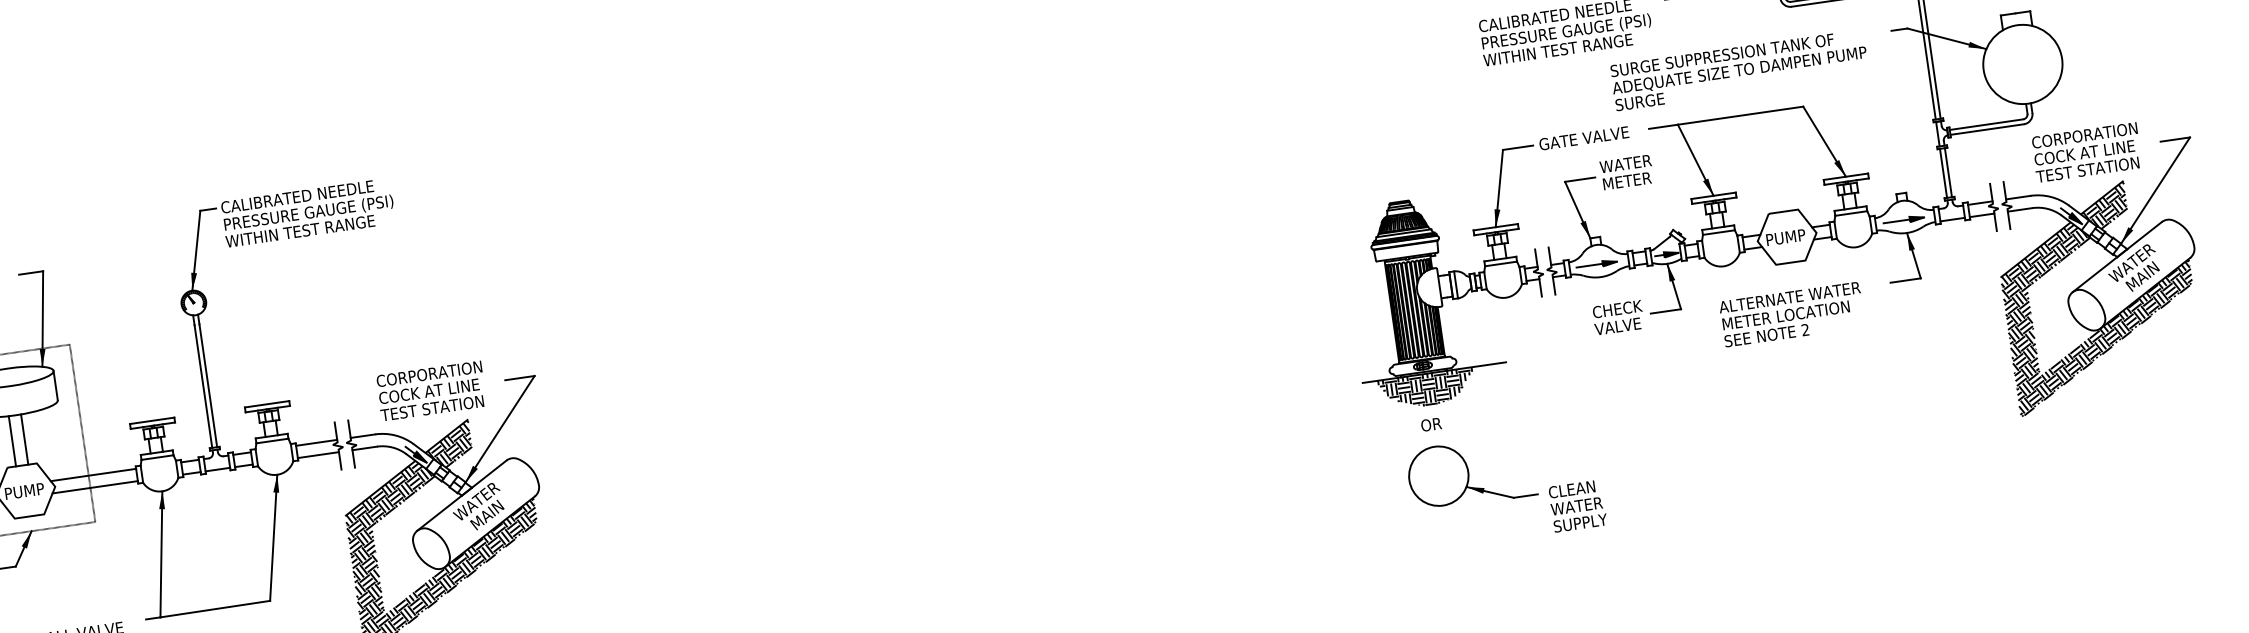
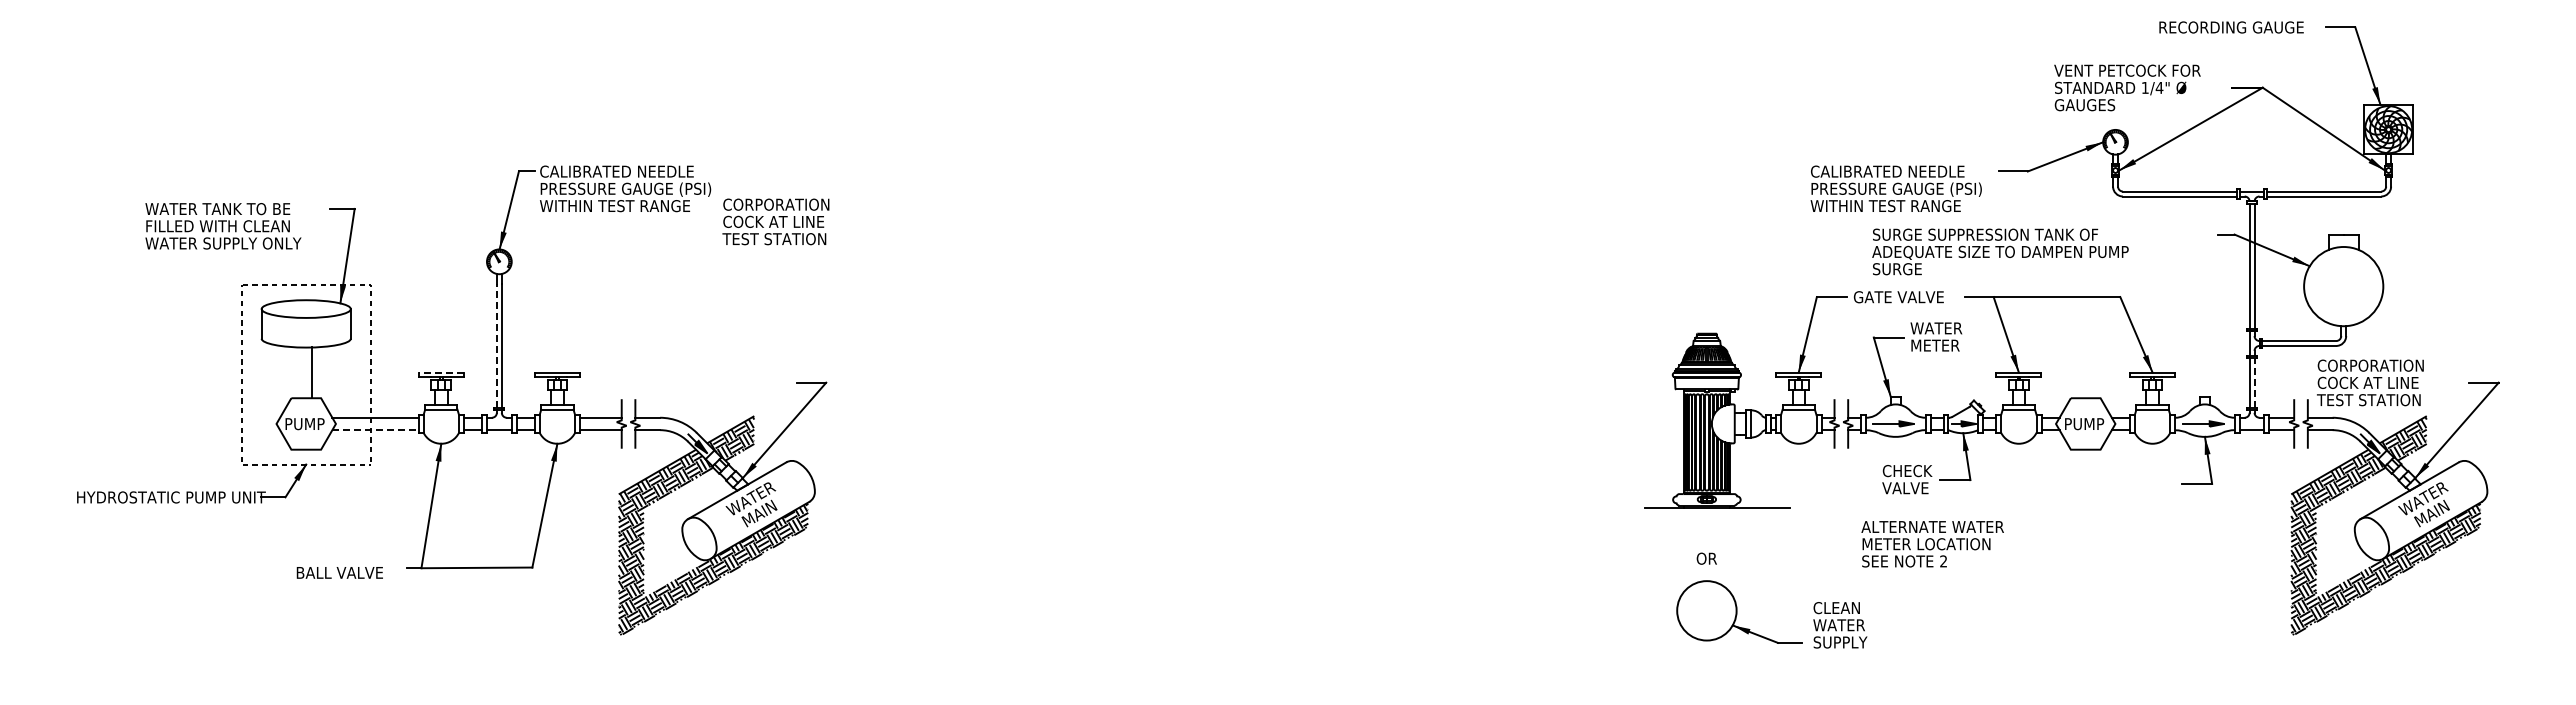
text: (1739, 69) -> (2000, 251), moved
text: (2086, 152) -> (2370, 382), moved
line: (1948, 173) -> (2254, 383), solid -> dashed
text: (1792, 314) -> (1932, 544), moved
line: (202, 386) -> (496, 345), solid -> dashed
hatch: (1428, 389) -> (1709, 523), removed
text: (430, 390) -> (775, 221), moved
line: (151, 420) -> (440, 372), solid -> dashed
line: (12, 440) -> (300, 372), removed
line: (95, 487) -> (375, 430), solid -> dashed
text: (1578, 506) -> (1840, 625), moved

